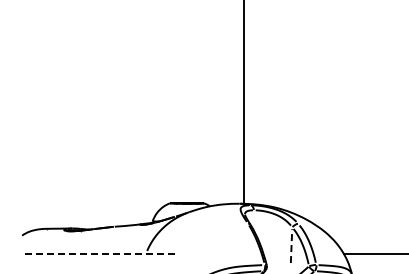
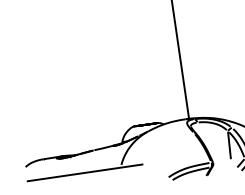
line: (291, 246) -> (229, 145), dashed -> solid
line: (97, 254) -> (84, 173), dashed -> solid

